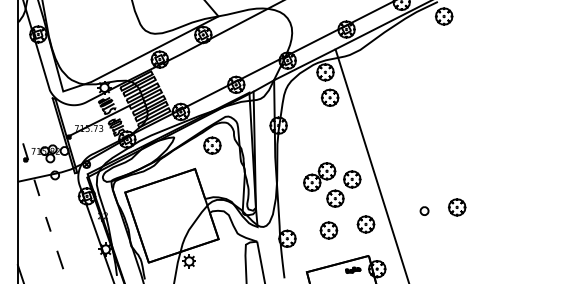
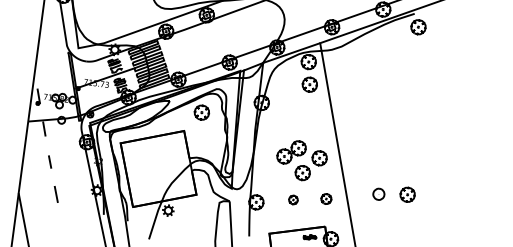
part: (424, 210) -> (378, 193), size x1.6
part: (365, 224) -> (325, 199), size x0.7
part: (328, 230) -> (293, 199), size x0.6

